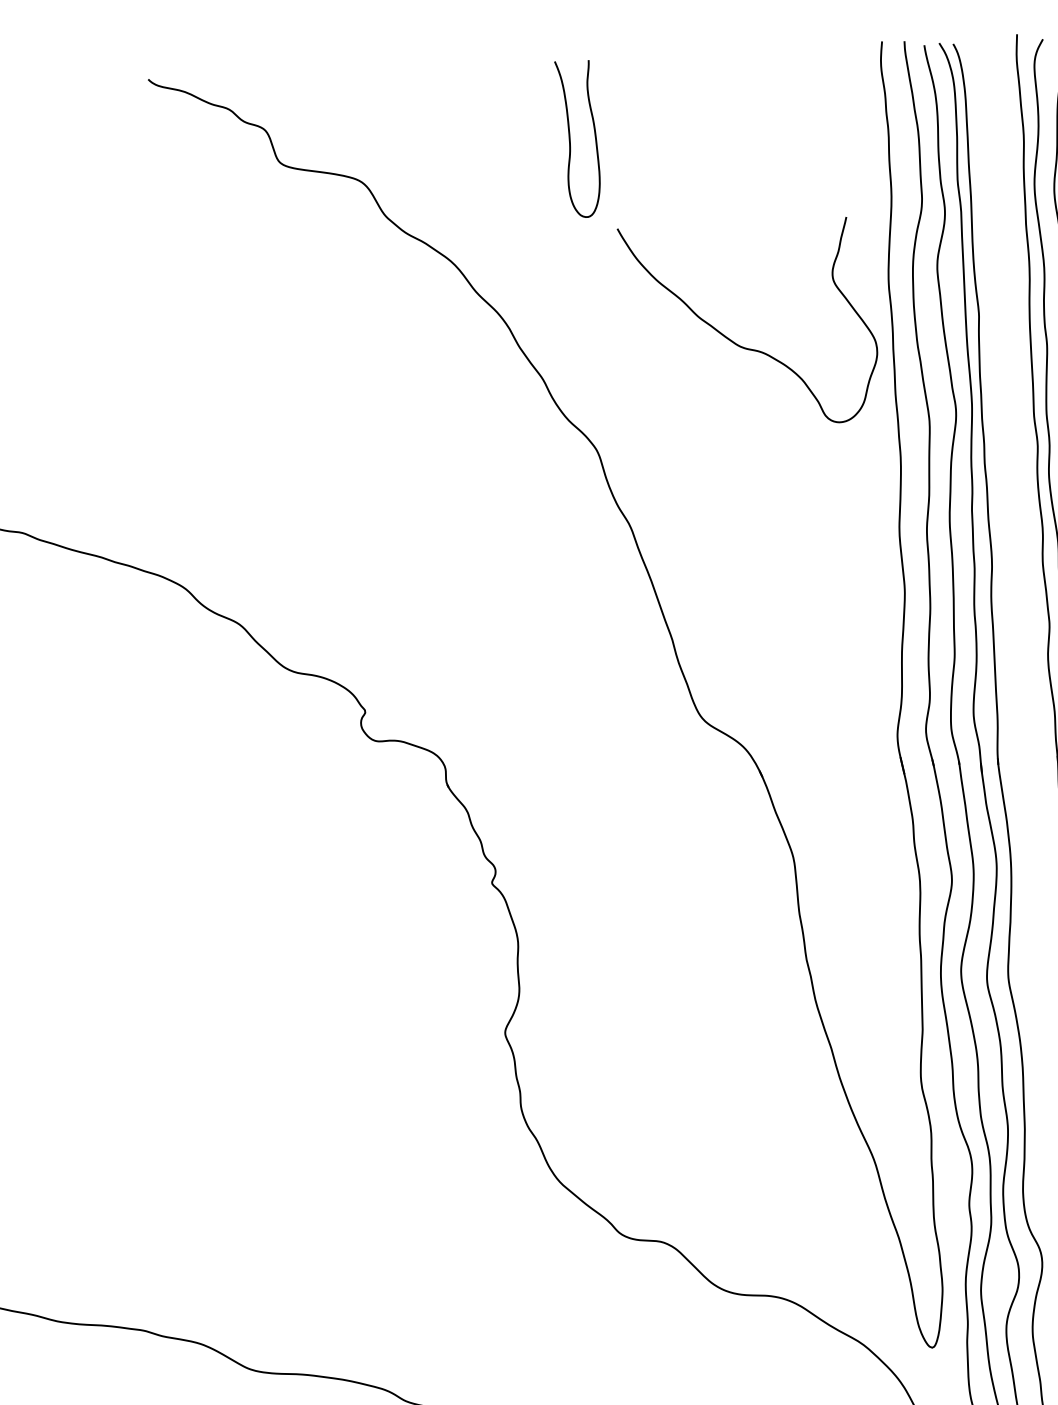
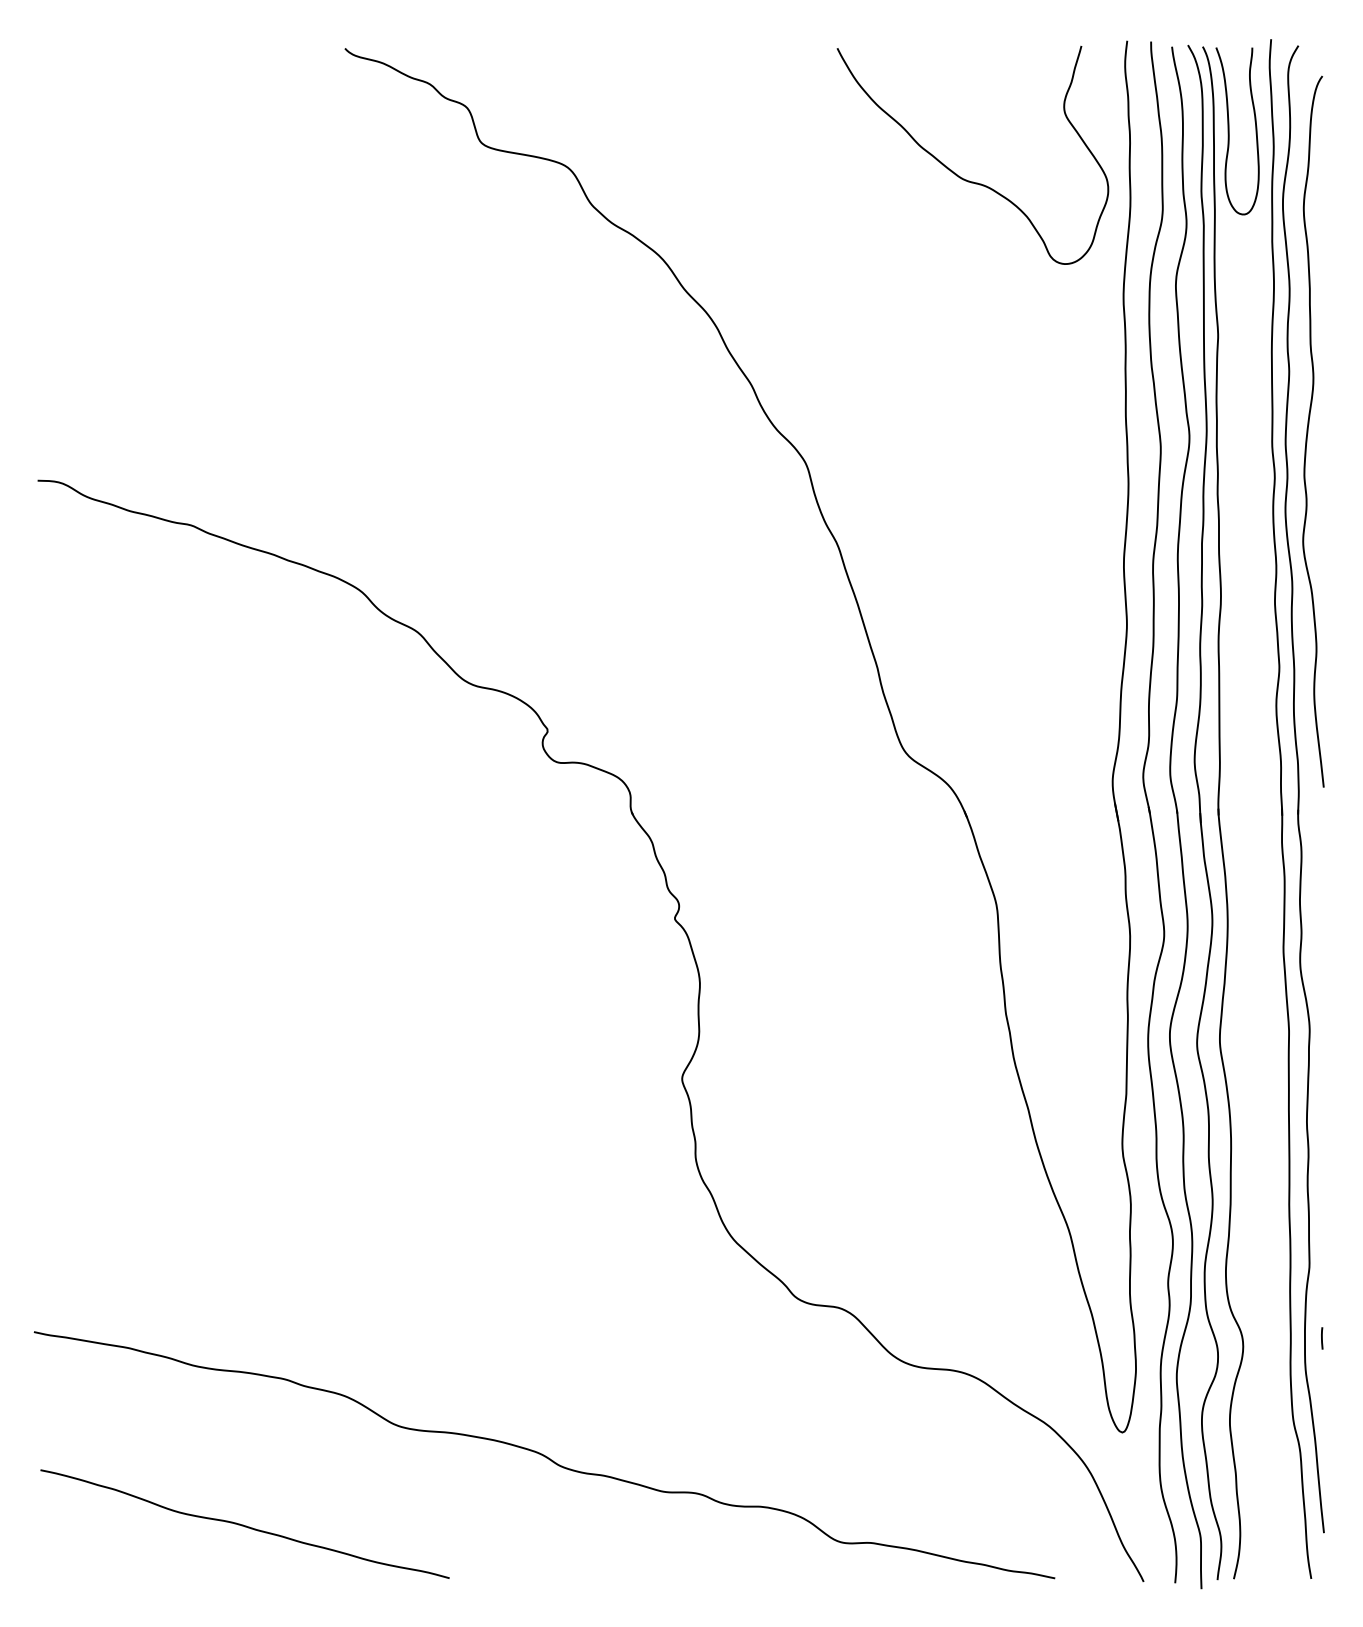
curve: (570, 139) -> (1229, 131), moved
curve: (737, 343) -> (959, 175), moved

